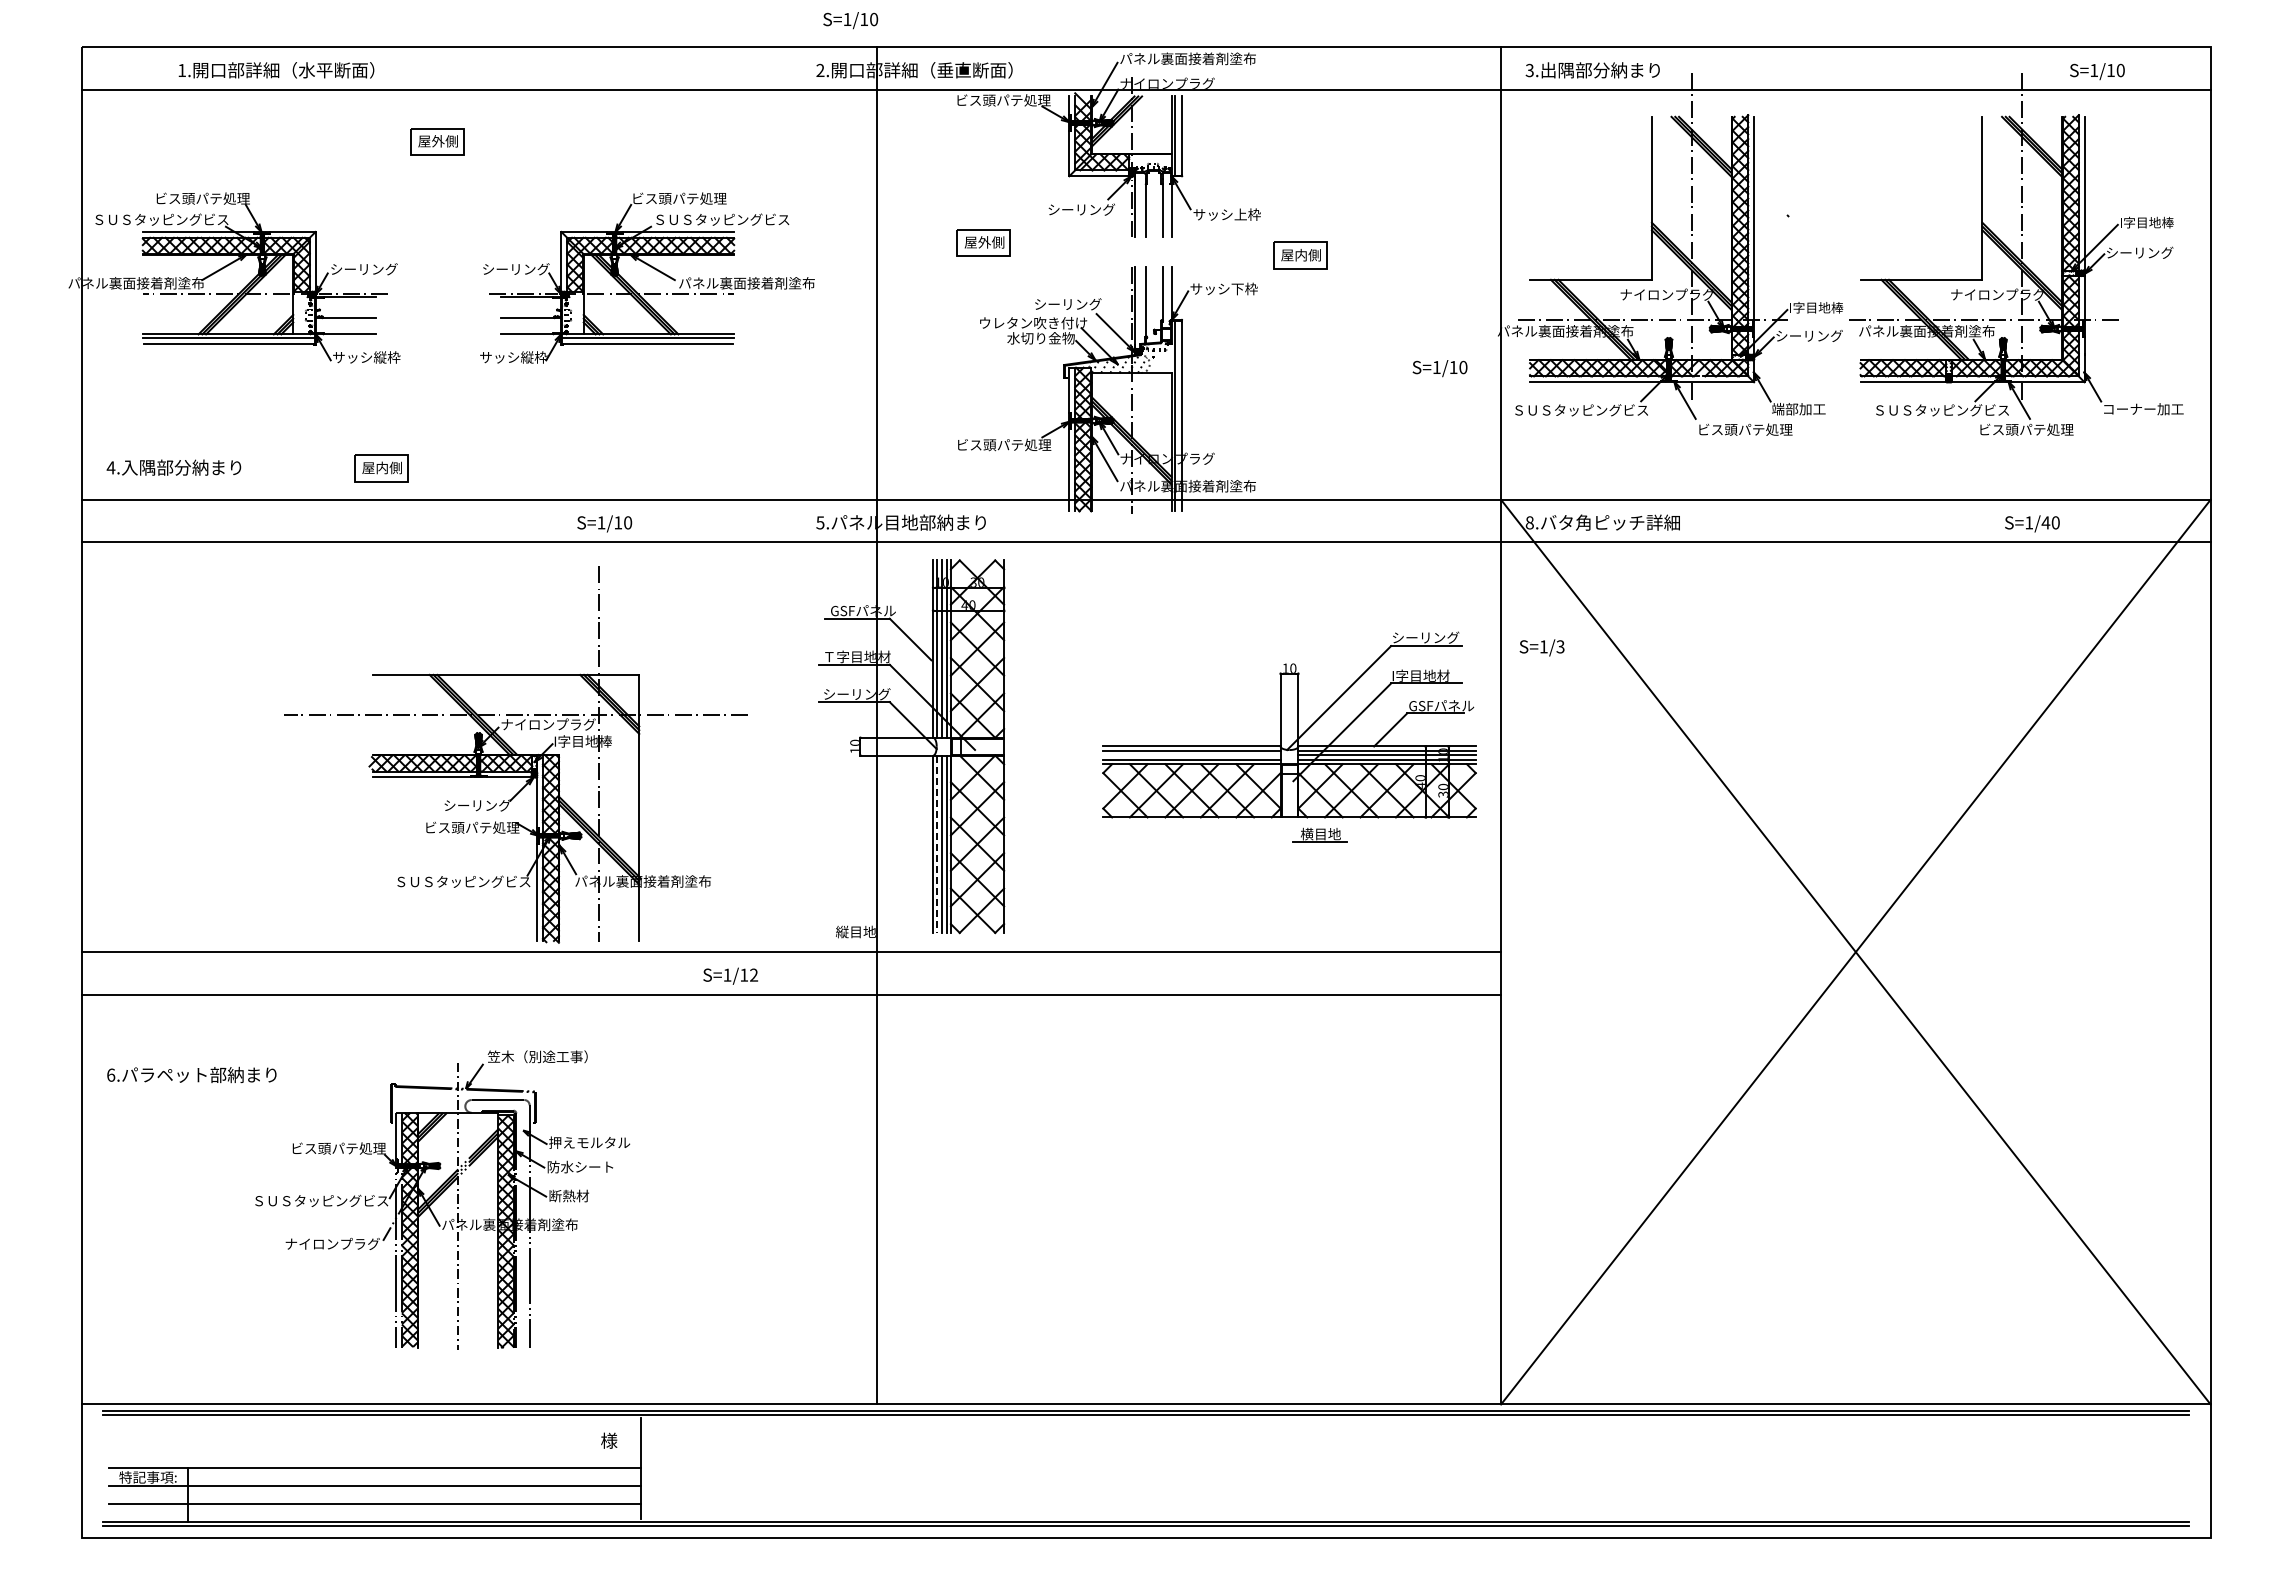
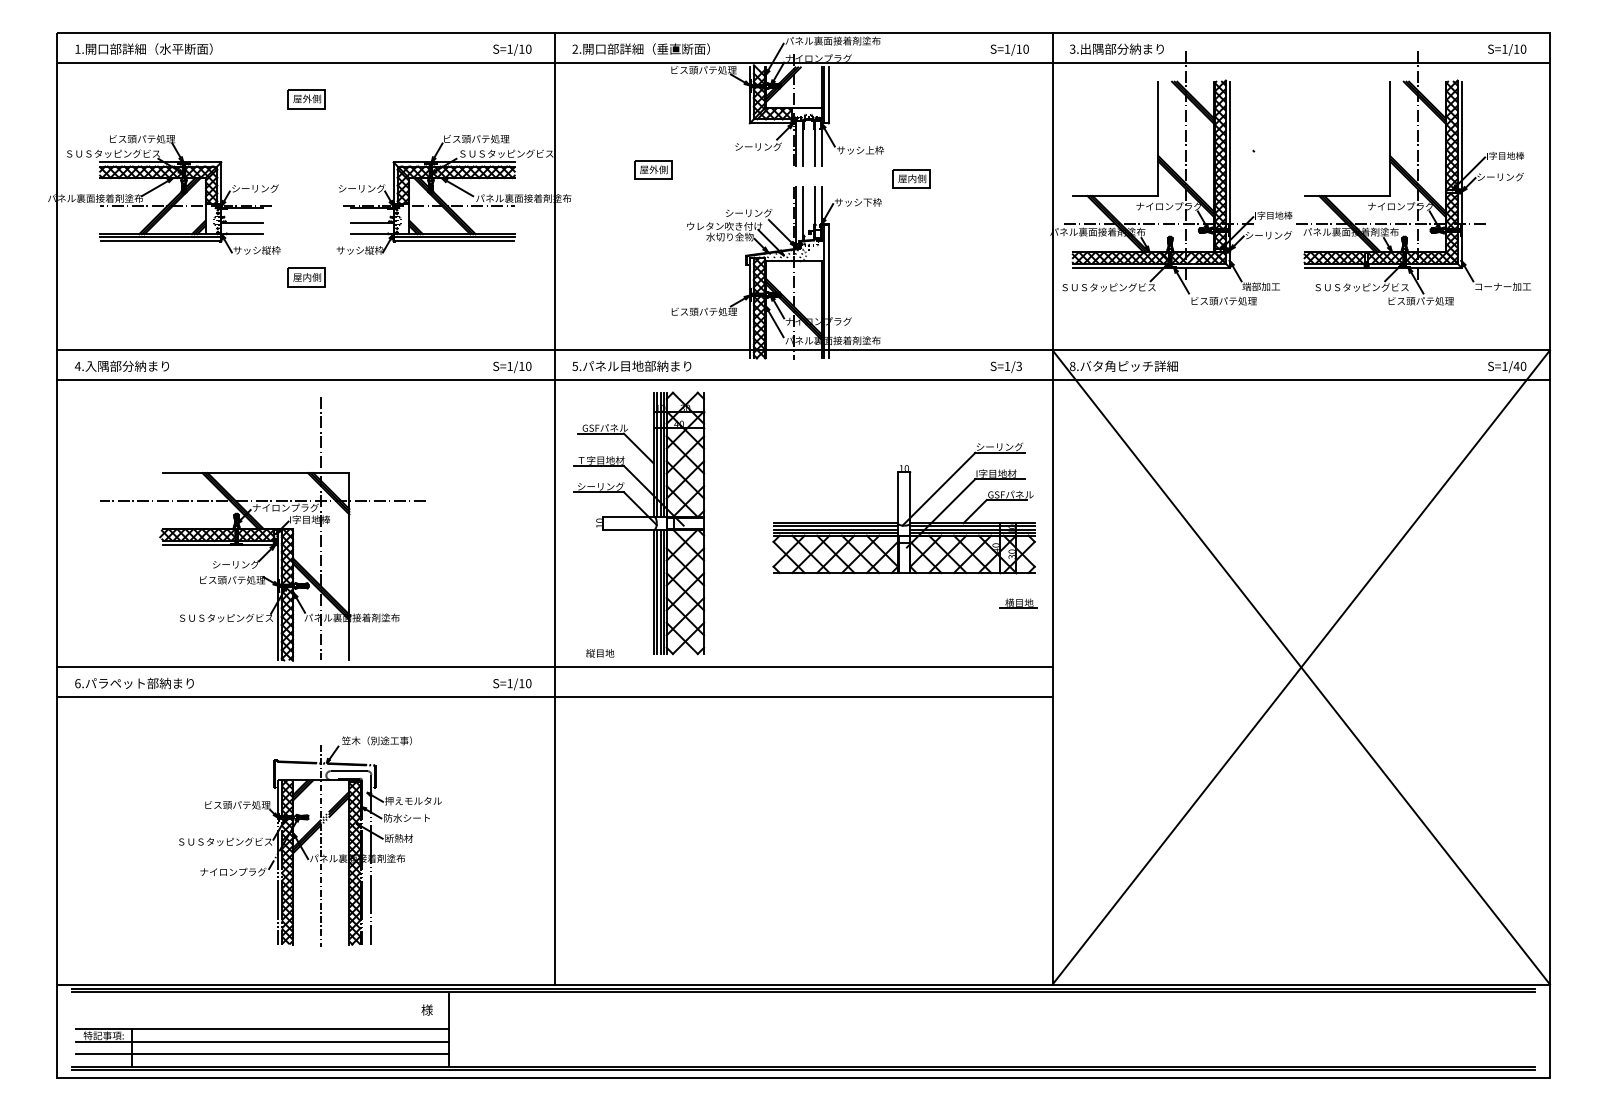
text: (850, 20) -> (512, 49), moved
text: (276, 70) -> (144, 49), moved
text: (2097, 71) -> (1507, 49), moved
part: (983, 242) -> (653, 169), moved
text: (1439, 368) -> (1009, 49), moved
text: (173, 467) -> (121, 366), moved
part: (381, 468) -> (306, 277), moved
text: (604, 523) -> (512, 366), moved
text: (2032, 523) -> (1507, 366), moved
text: (1541, 647) -> (1005, 366), moved
line: (876, 725) -> (554, 508), moved
part: (515, 754) -> (262, 528), moved
line: (1191, 755) -> (835, 529), added
part: (1319, 834) -> (1018, 603), moved
line: (937, 844) -> (657, 591), dashed -> solid
text: (754, 974) -> (529, 683), S=1/12 -> S=1/10
text: (191, 1074) -> (134, 683), moved

